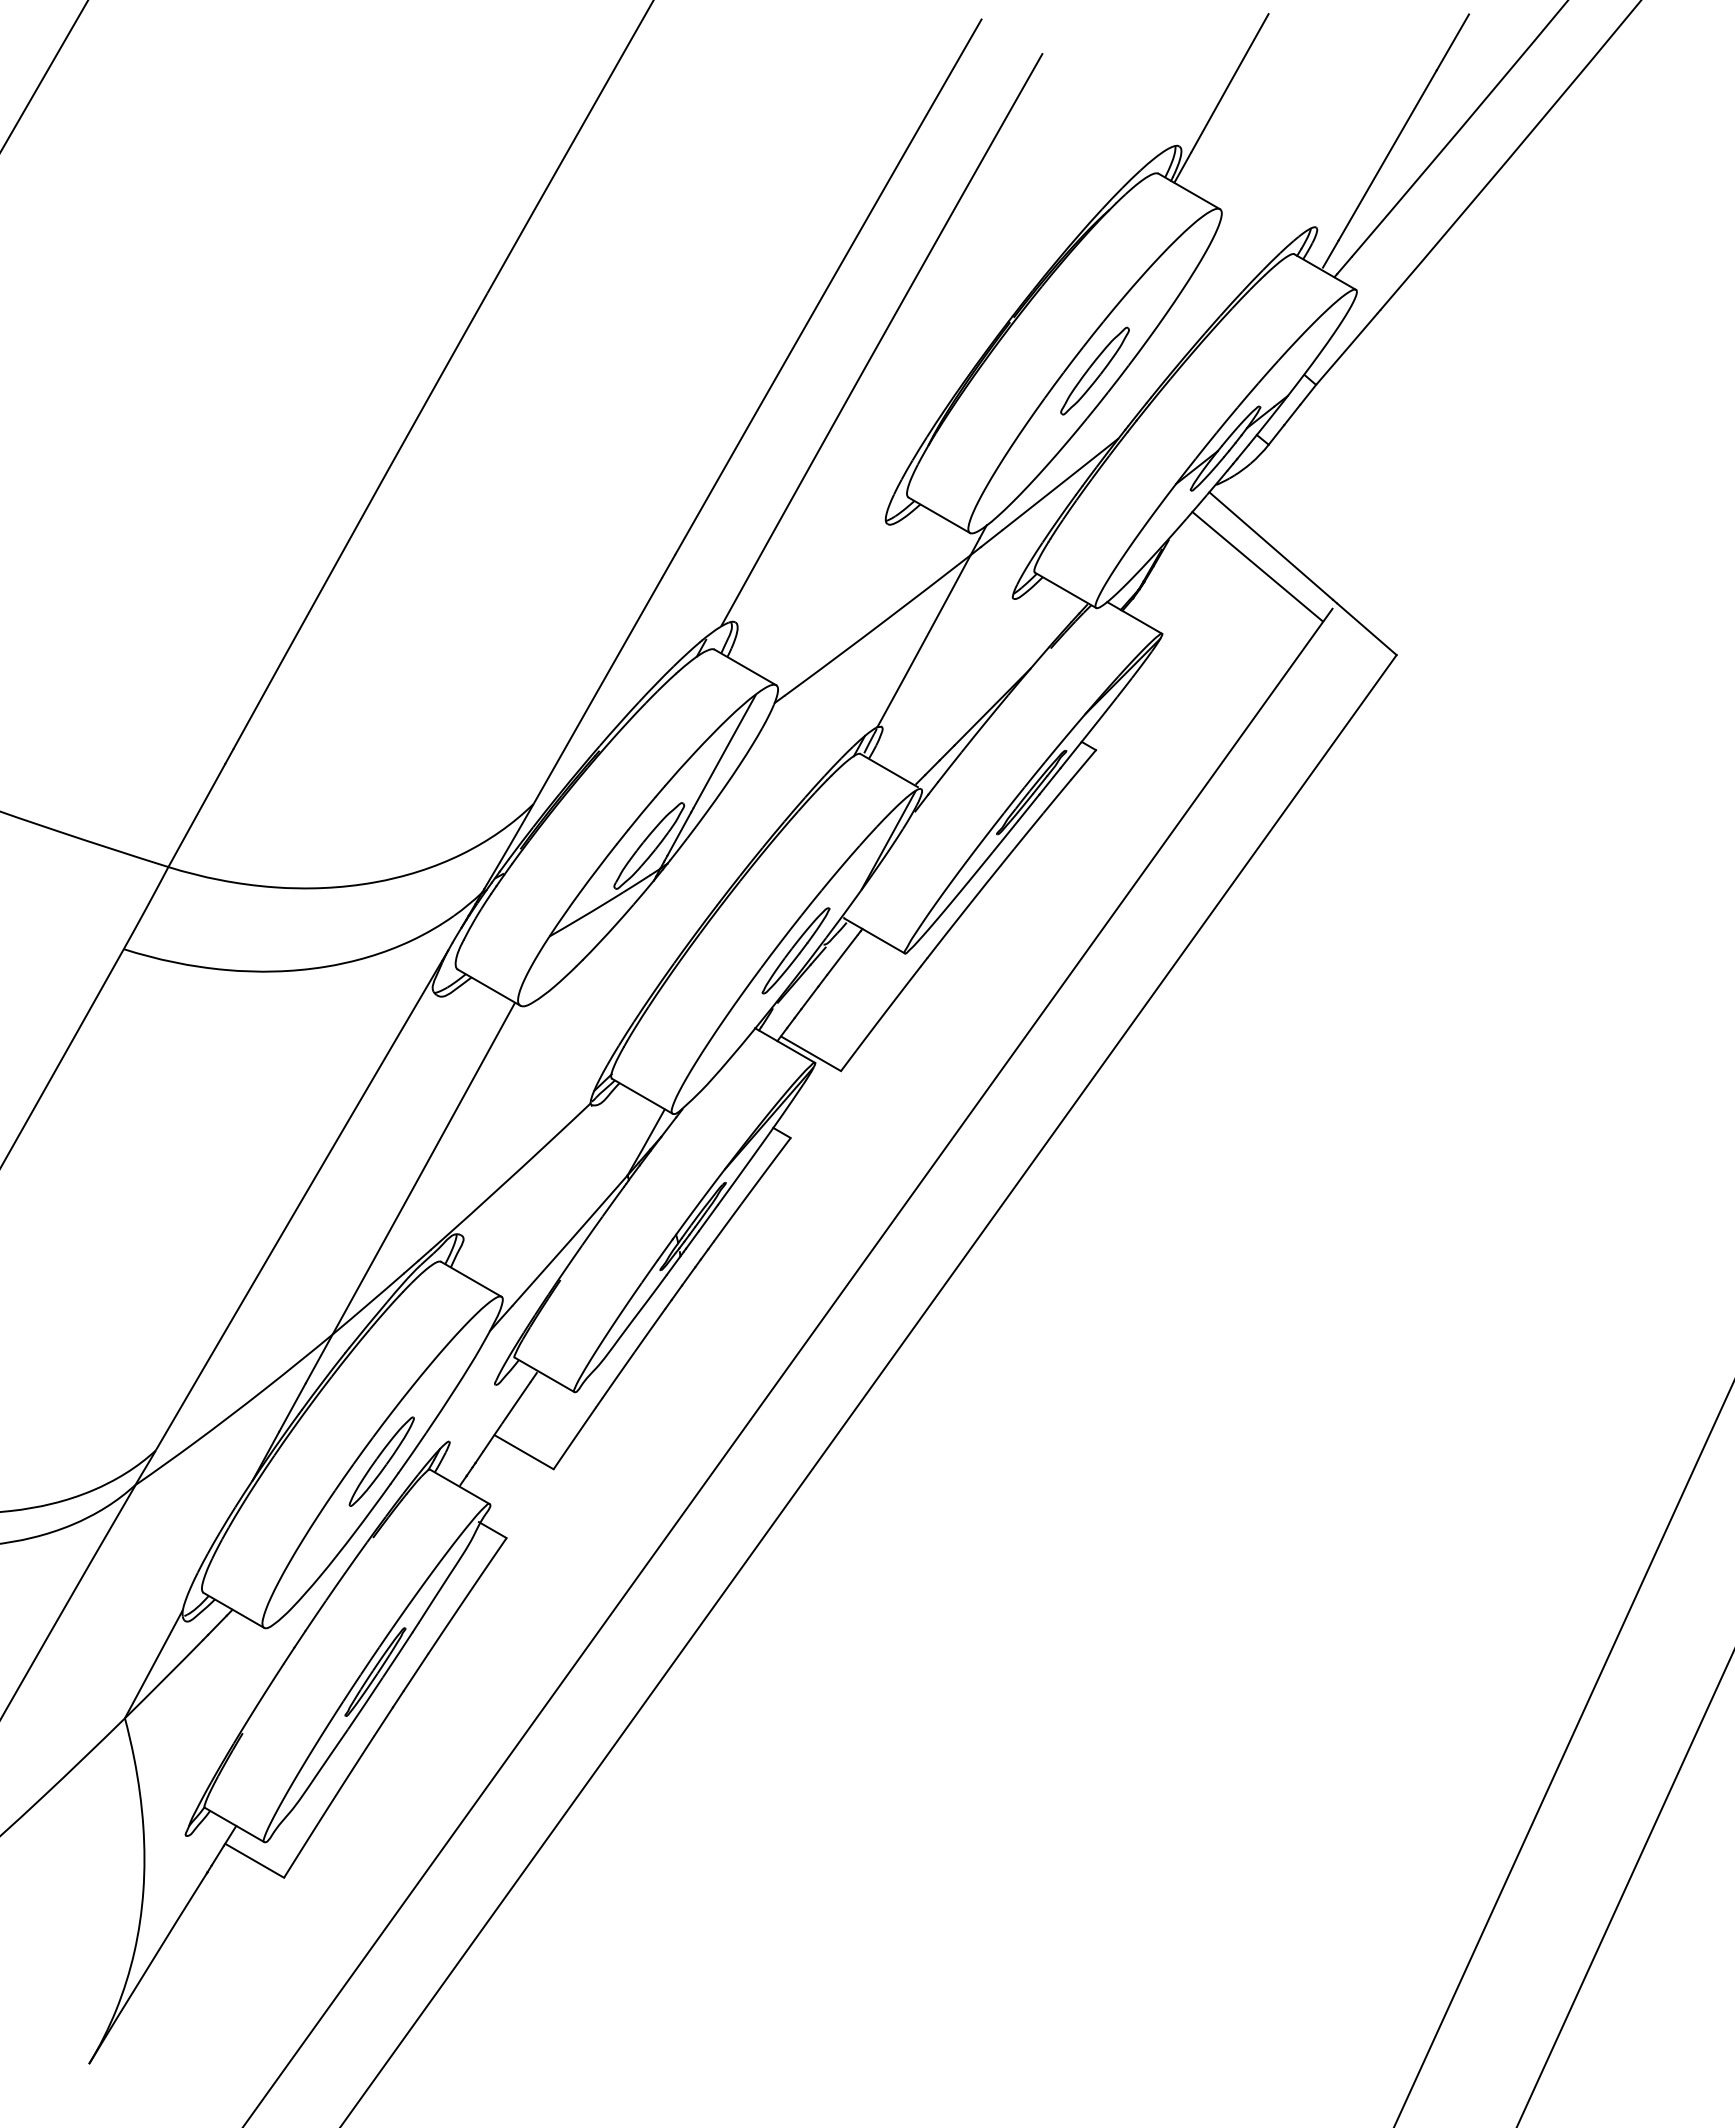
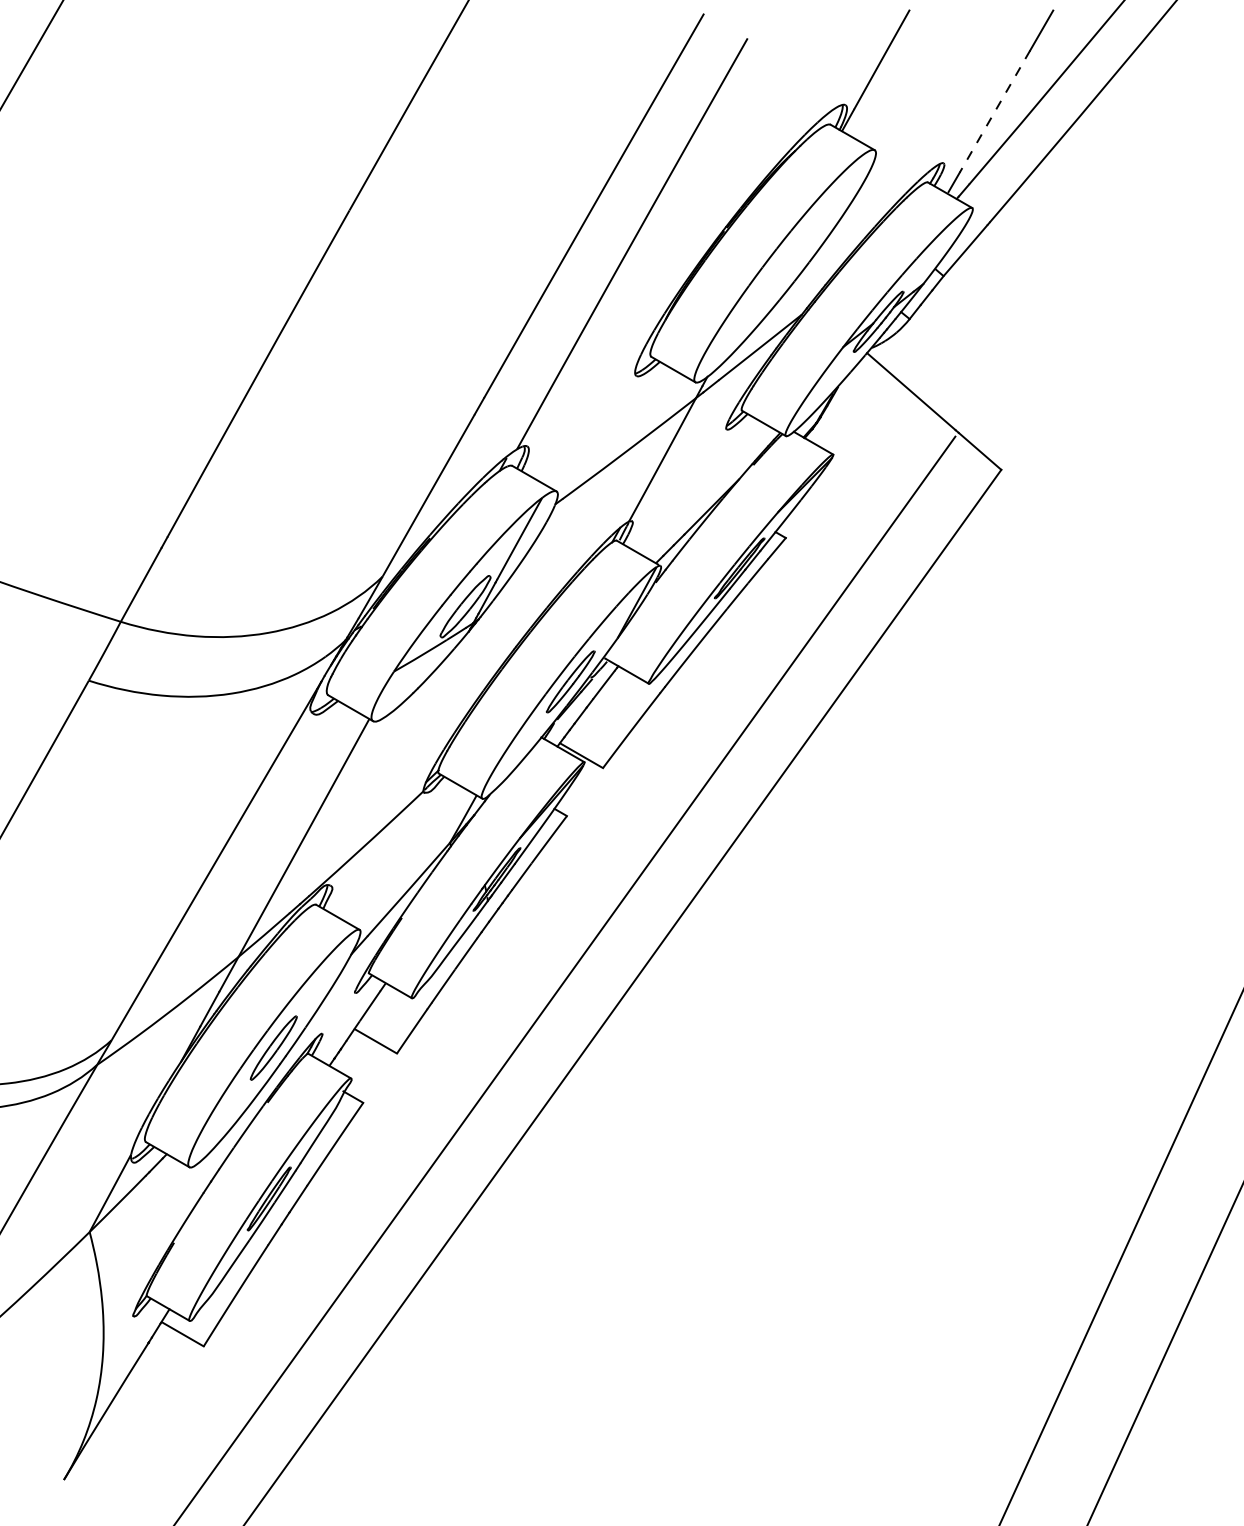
line: (1387, 155) -> (994, 111), solid -> dashed
part: (1094, 370) -> (784, 265), removed
line: (1257, 566) -> (901, 406), removed

